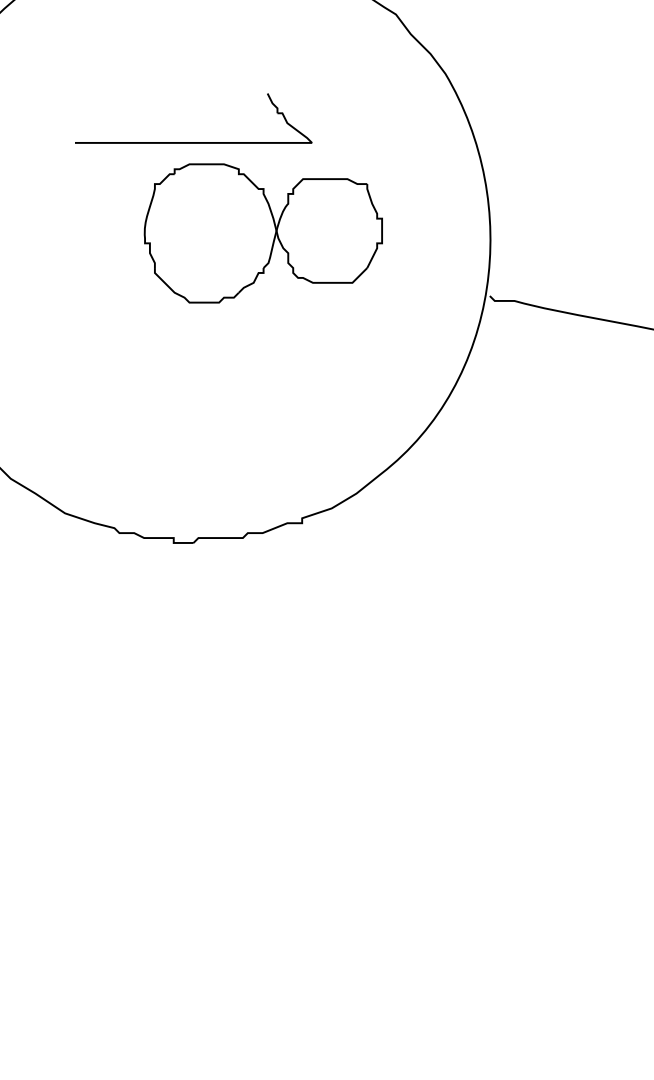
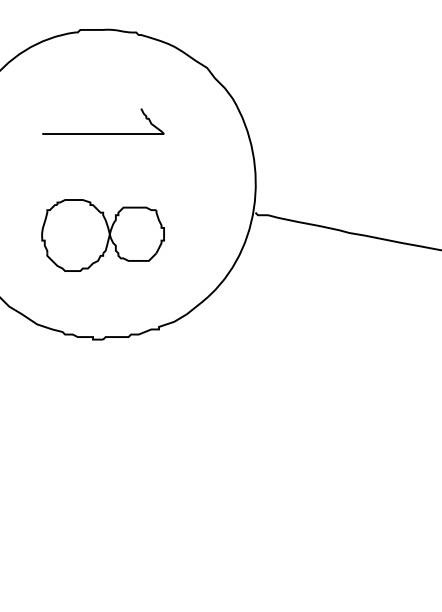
part: (262, 233) -> (102, 235), moved

